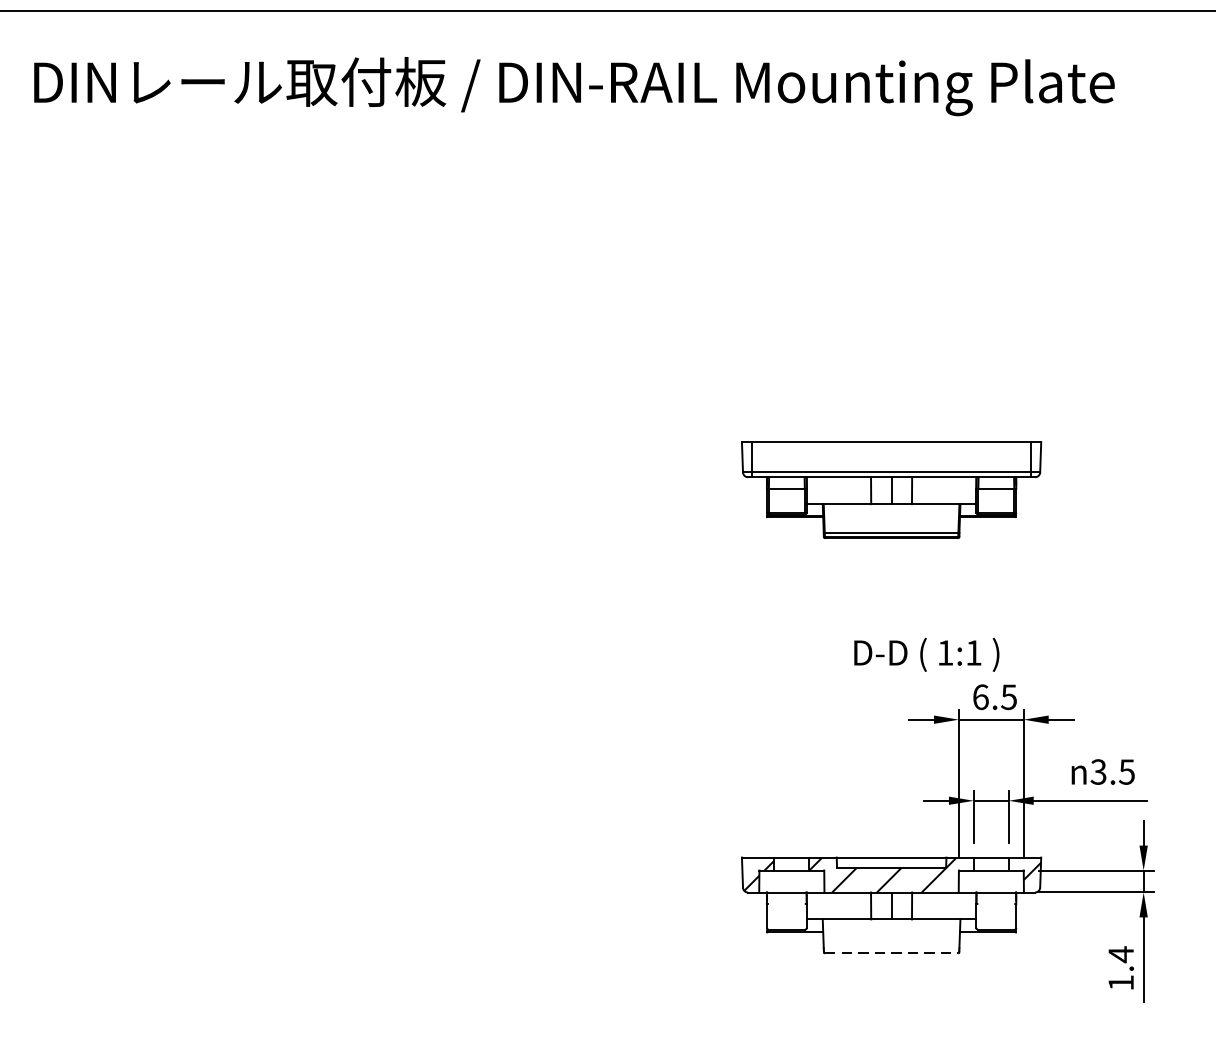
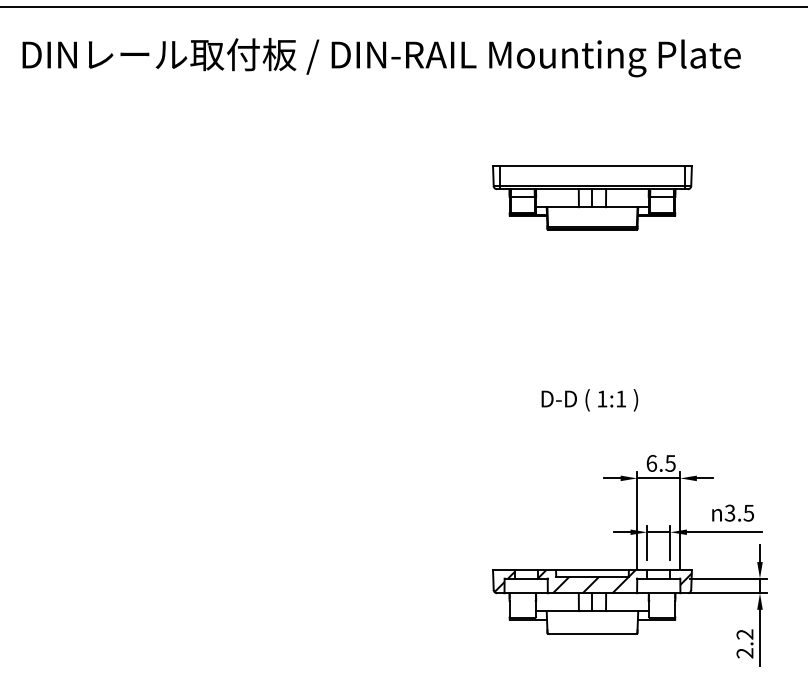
part: (891, 489) -> (592, 197), moved
text: (926, 655) -> (589, 400), moved
line: (891, 953) -> (592, 633), dashed -> solid
text: (1120, 968) -> (744, 643), 1.4 -> 2.2

